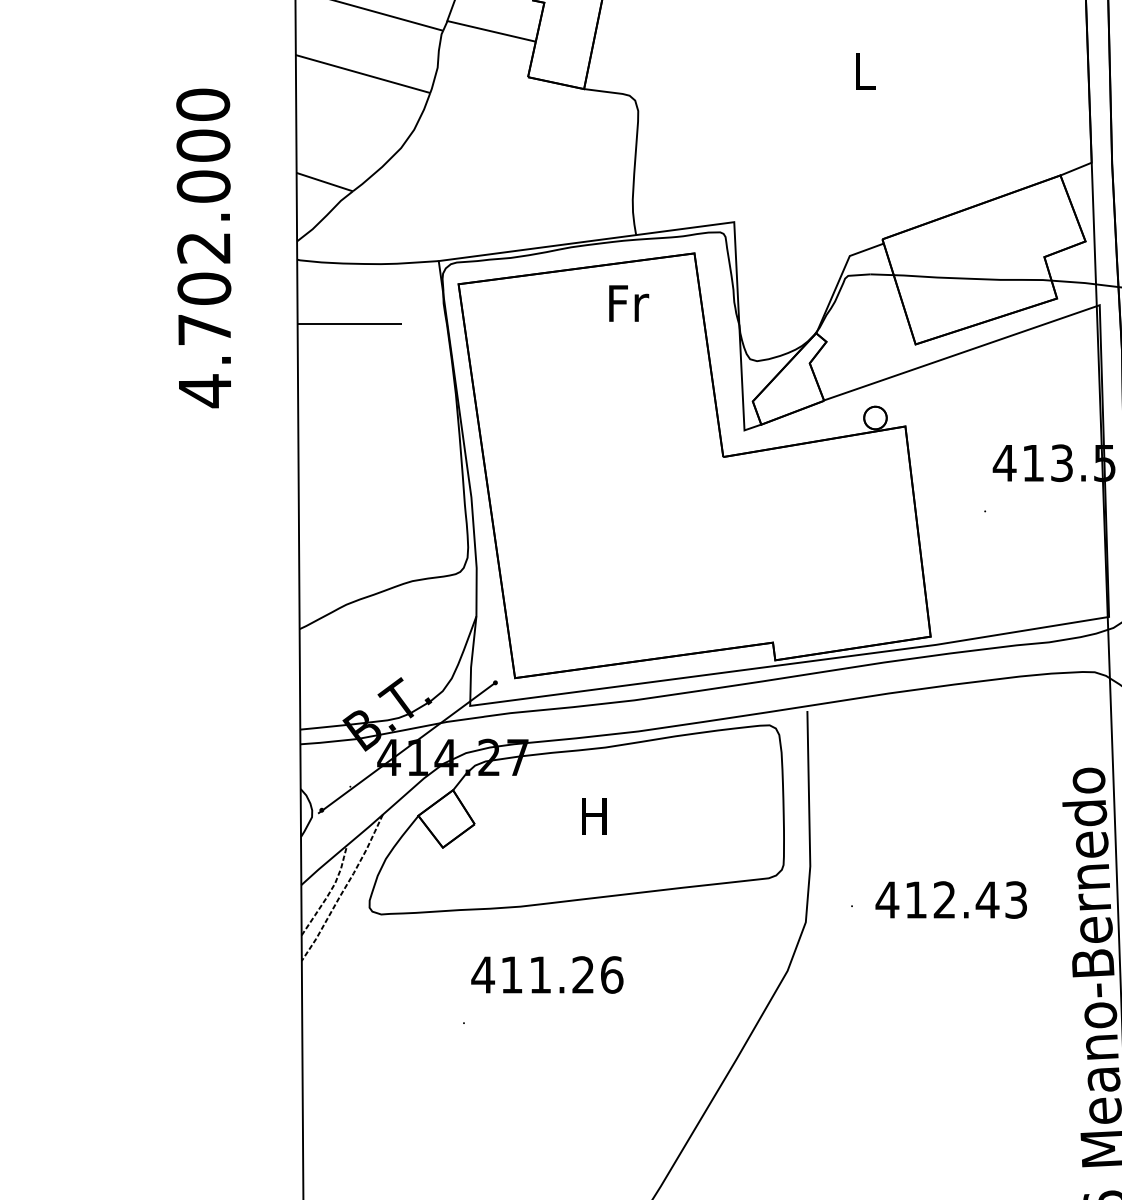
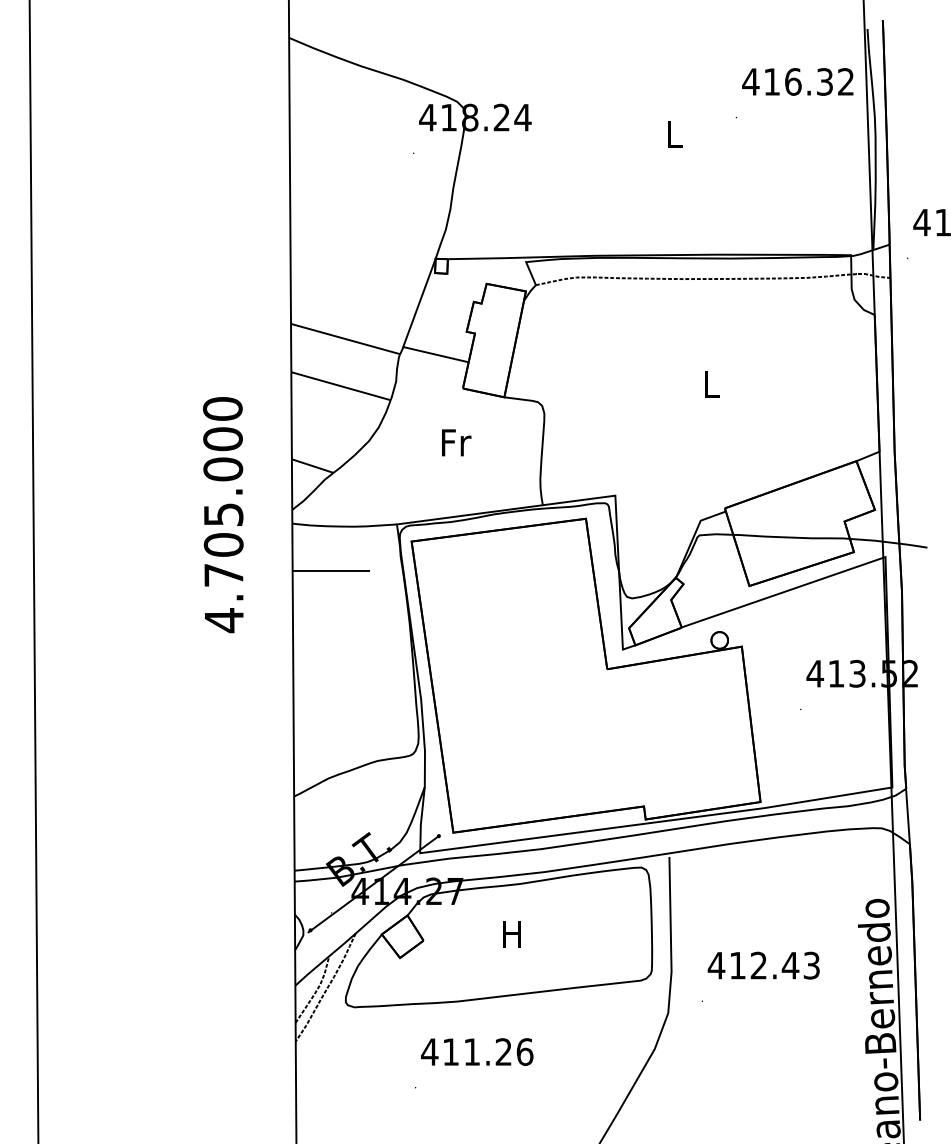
text: (204, 247) -> (223, 514), 4.702.000 -> 4.705.000
text: (628, 303) -> (456, 442), moved
text: (950, 899) -> (763, 965), moved

